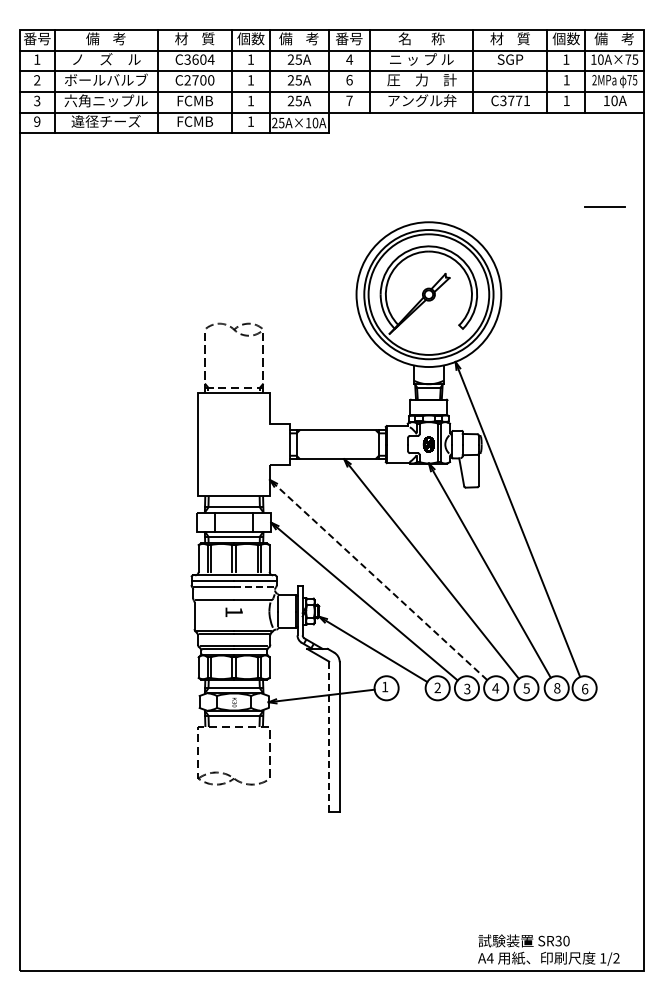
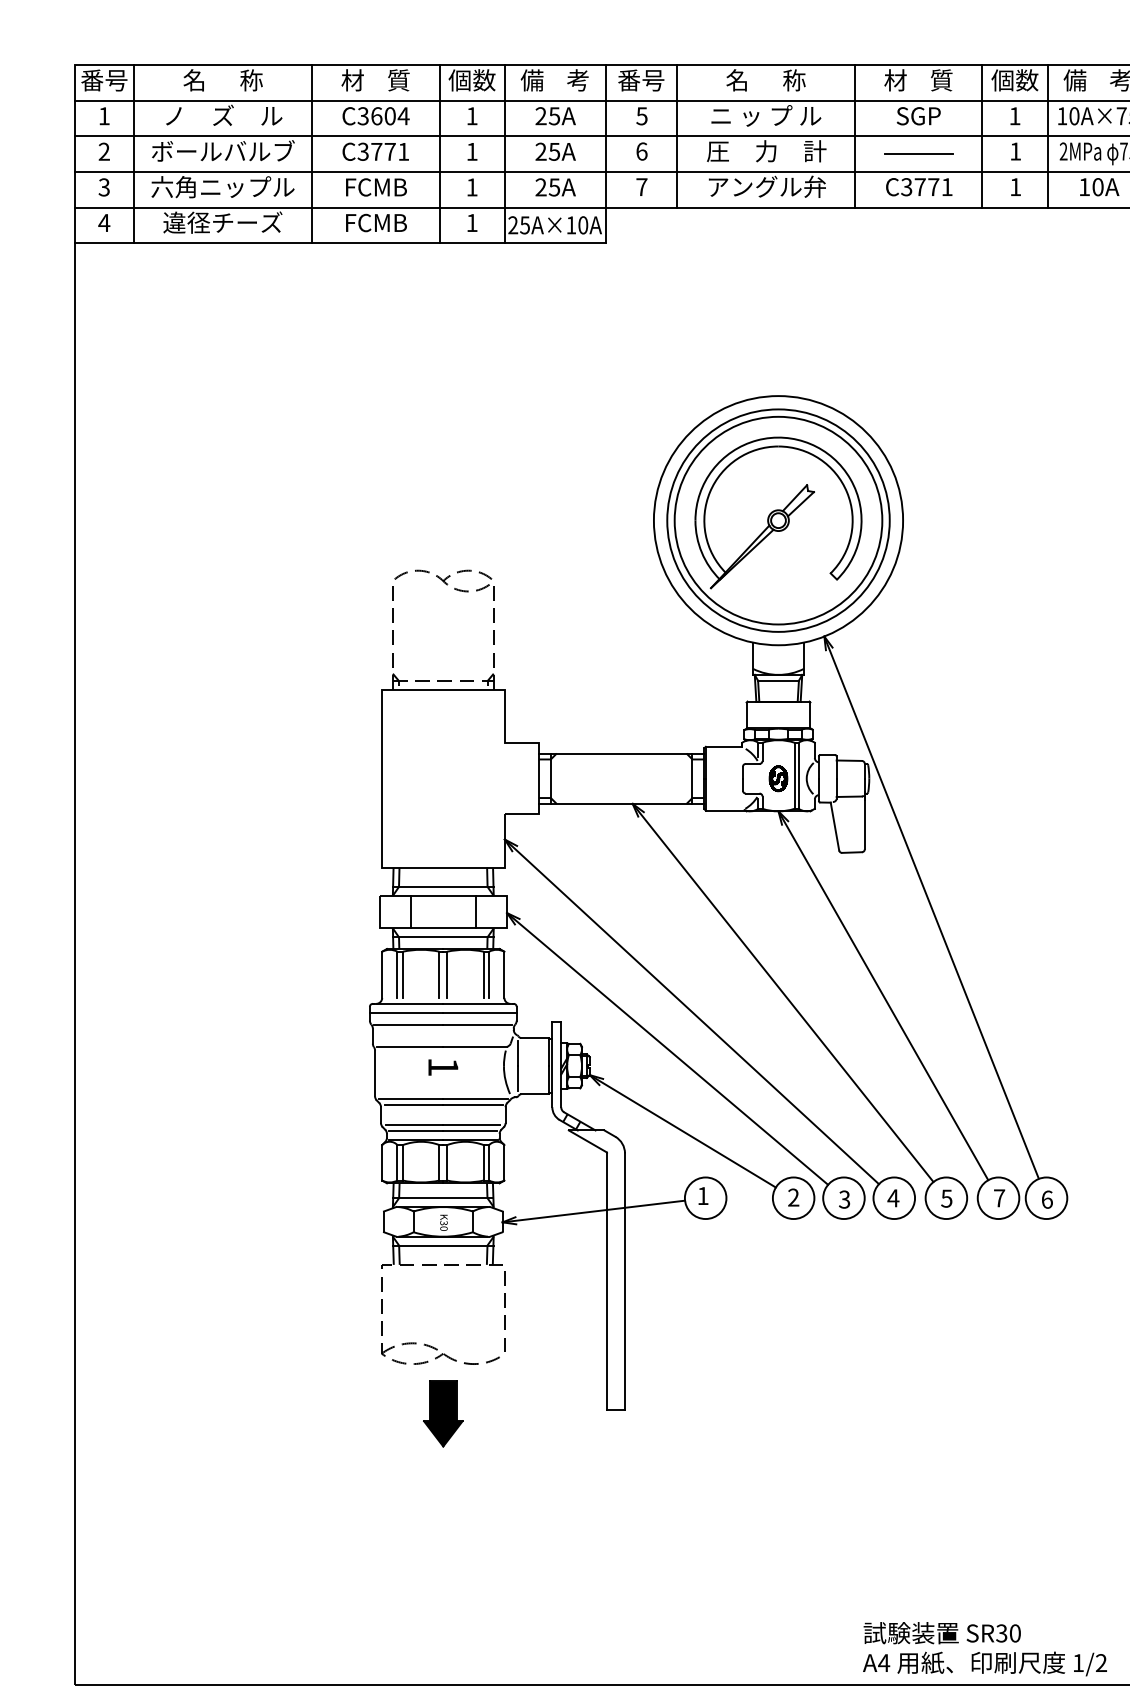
text: (106, 38) -> (223, 79), 備    考 -> 名      称
text: (349, 59) -> (641, 115), 4 -> 5
text: (199, 80) -> (383, 152), C2700 -> C3771
text: (36, 121) -> (103, 222), 9 -> 4
line: (604, 206) -> (918, 153), moved
line: (378, 580) -> (691, 1012), dashed -> solid
line: (253, 587) -> (476, 1024), dashed -> solid
text: (557, 688) -> (999, 1198), 8 -> 7
line: (329, 736) -> (607, 1281), dashed -> solid
part: (233, 813) -> (442, 1413), added

